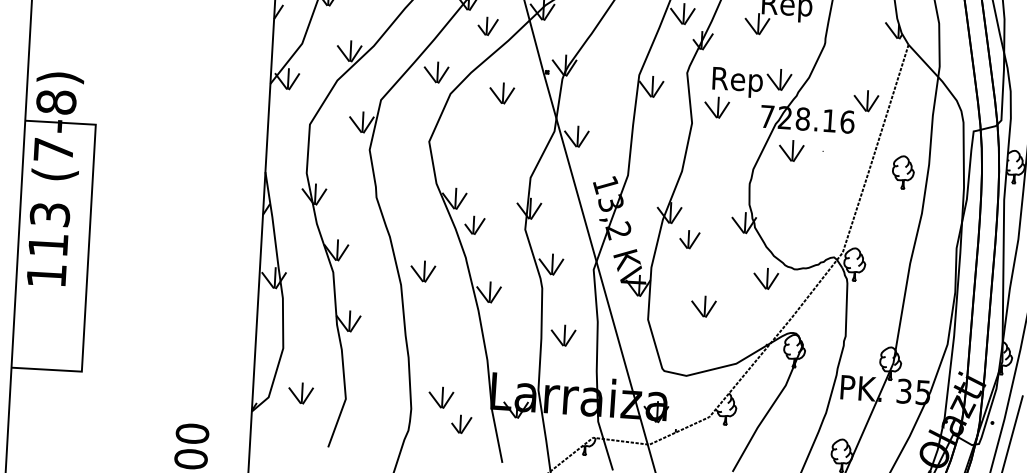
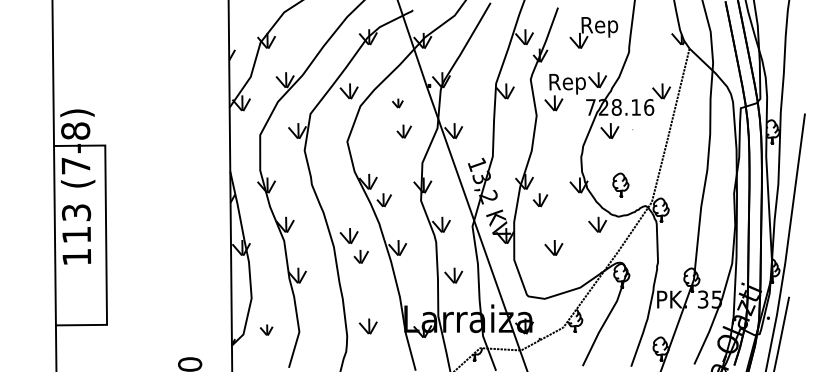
part: (486, 26) -> (403, 131), moved
part: (501, 93) -> (397, 103), size x0.6
part: (902, 171) -> (620, 184), moved
part: (300, 392) -> (266, 329), size x0.7
part: (460, 423) -> (360, 256), moved

